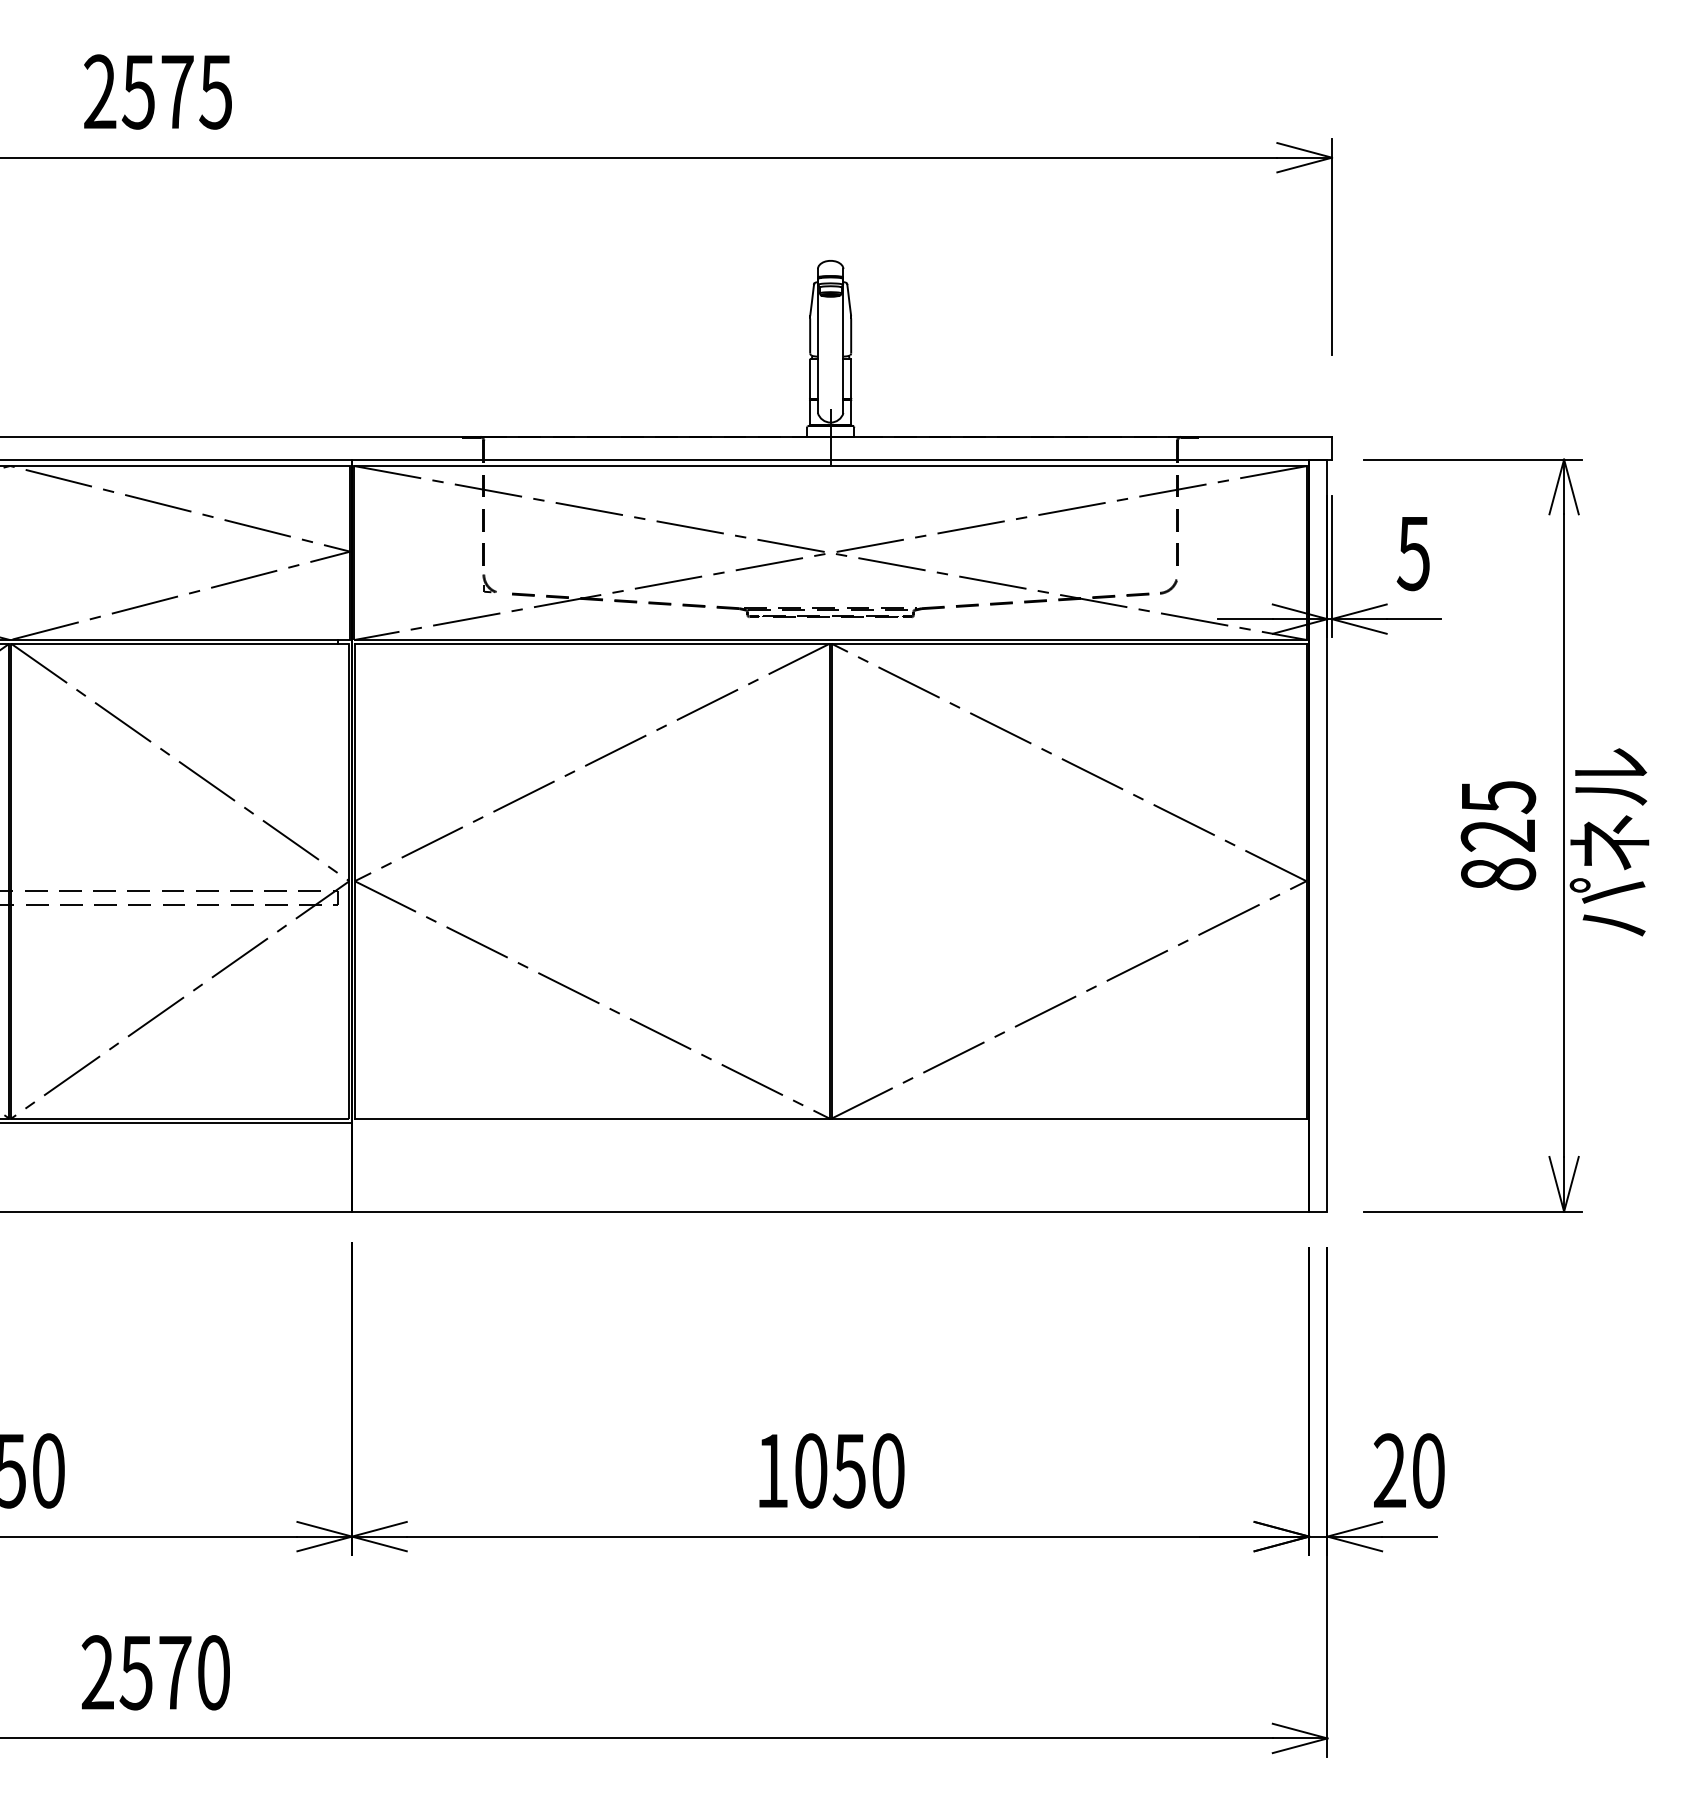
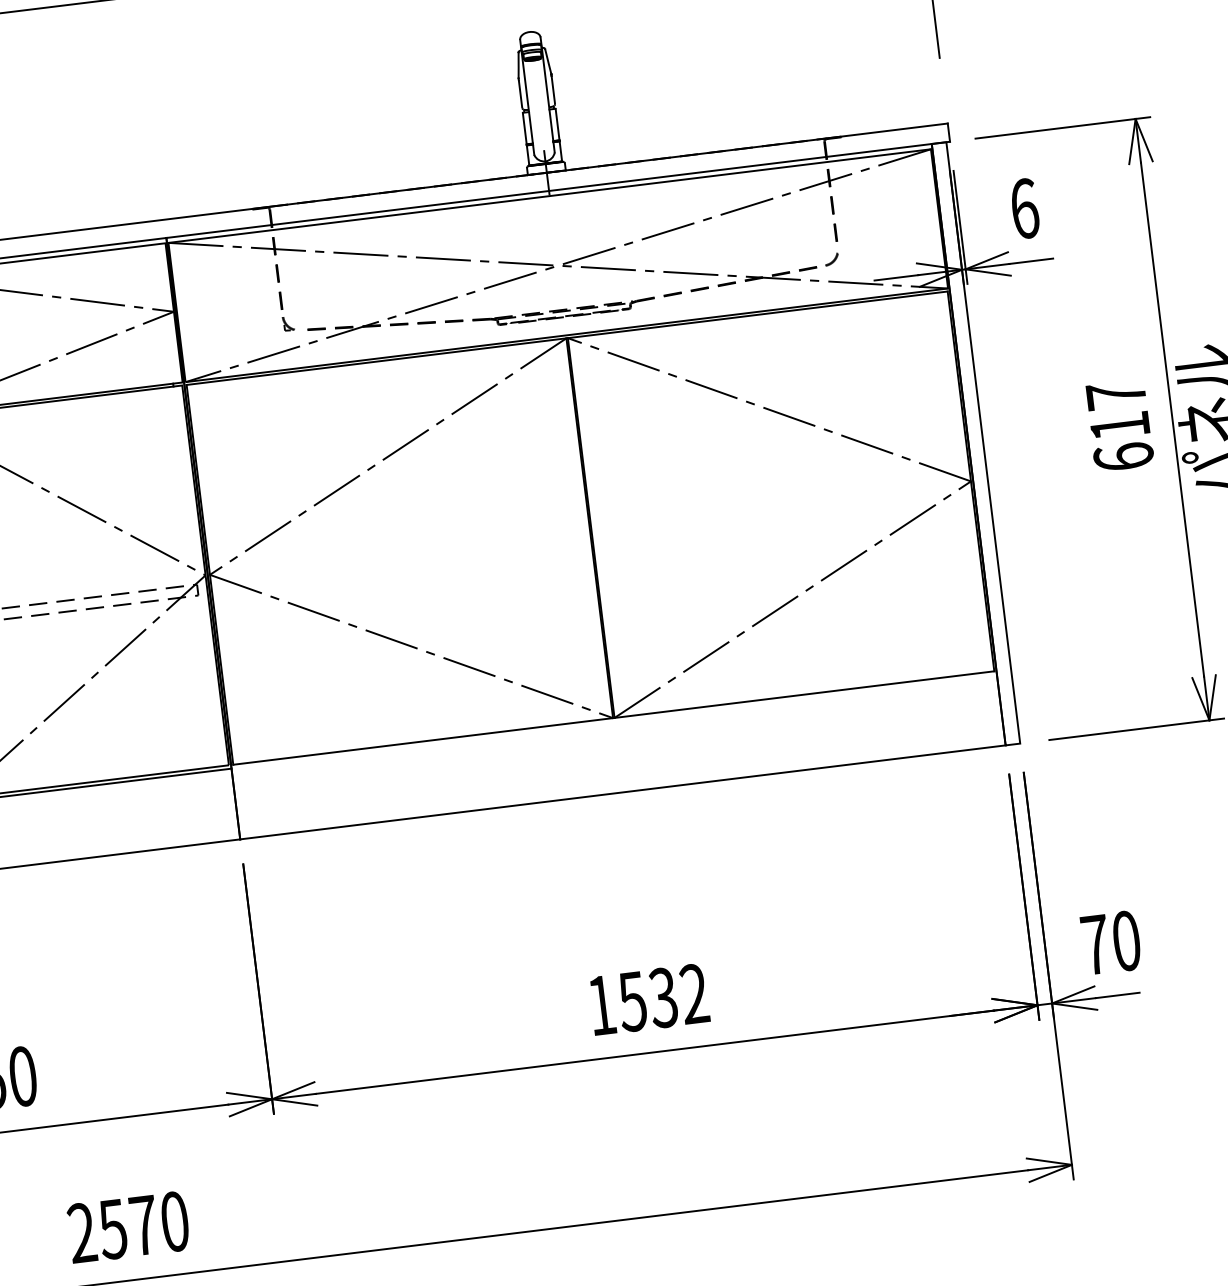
text: (1413, 553) -> (1024, 208), 5 -> 6
text: (1498, 835) -> (1120, 426), 825 -> 617
text: (849, 1470) -> (663, 997), 1050 -> 1532
text: (1389, 1470) -> (1095, 944), 20 -> 70

